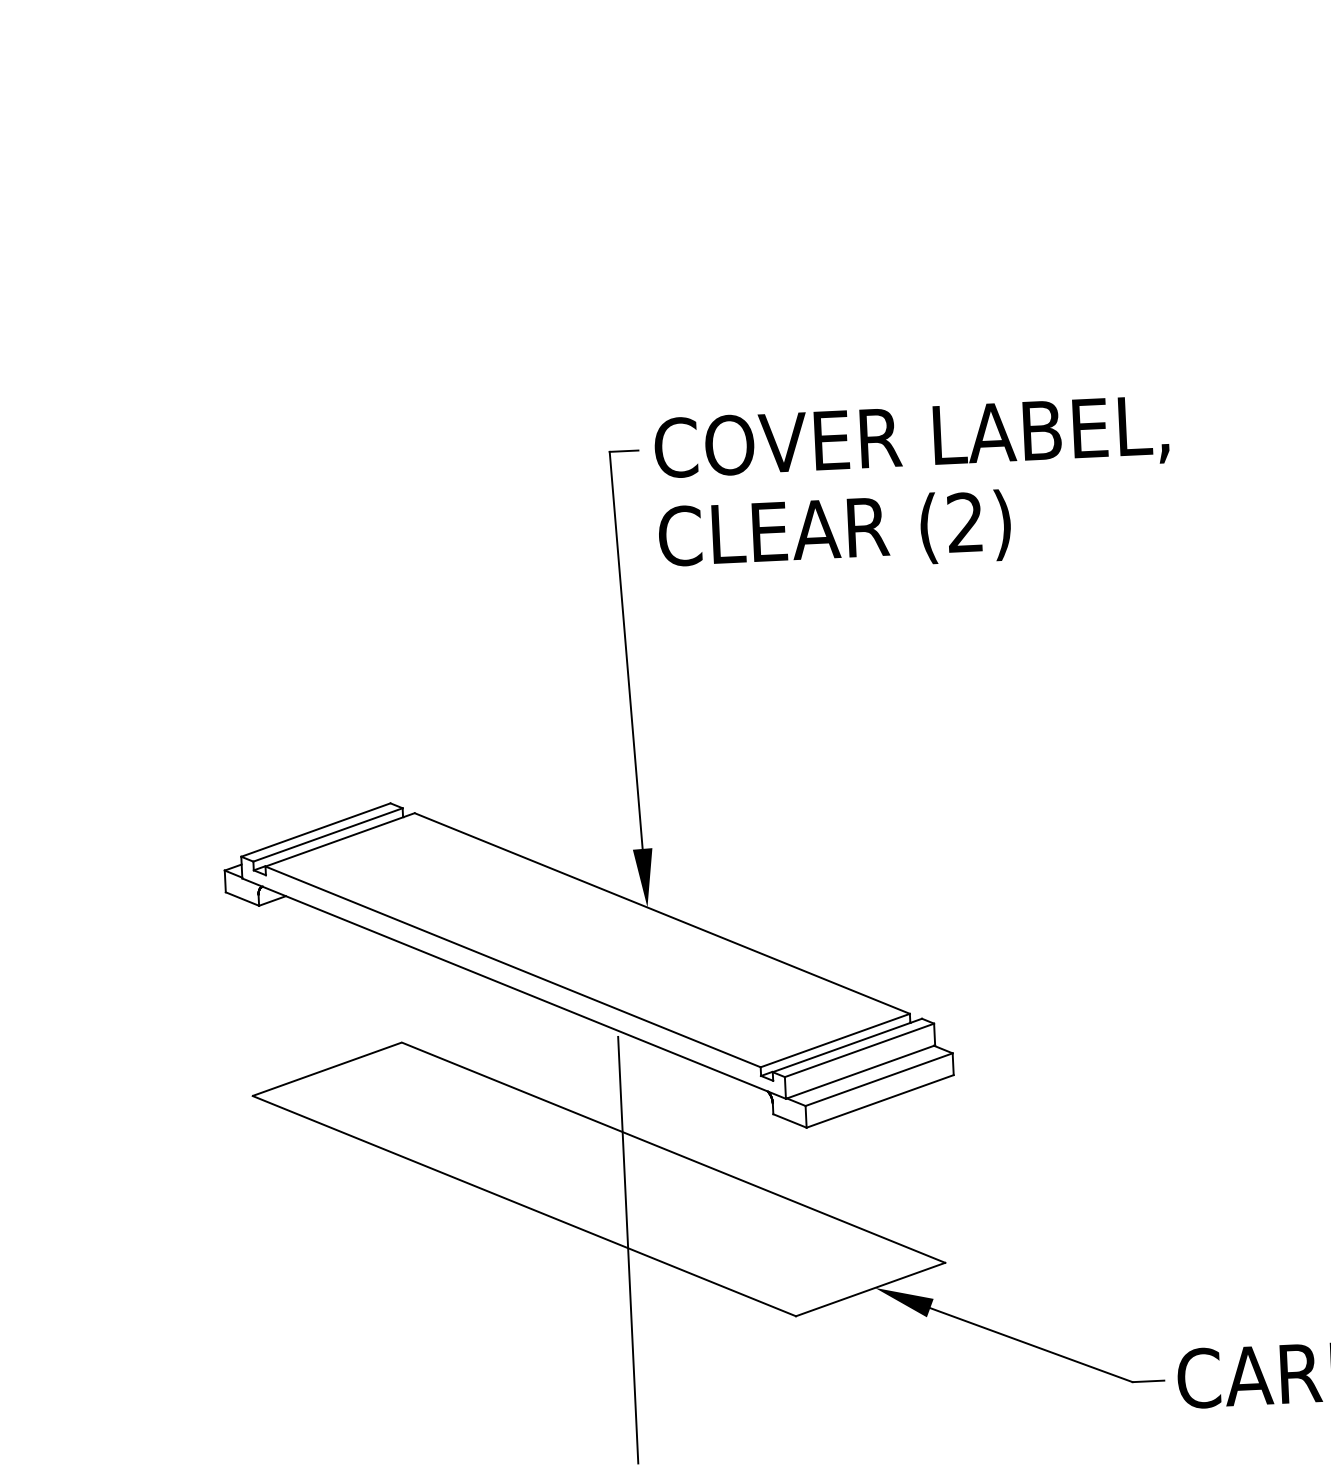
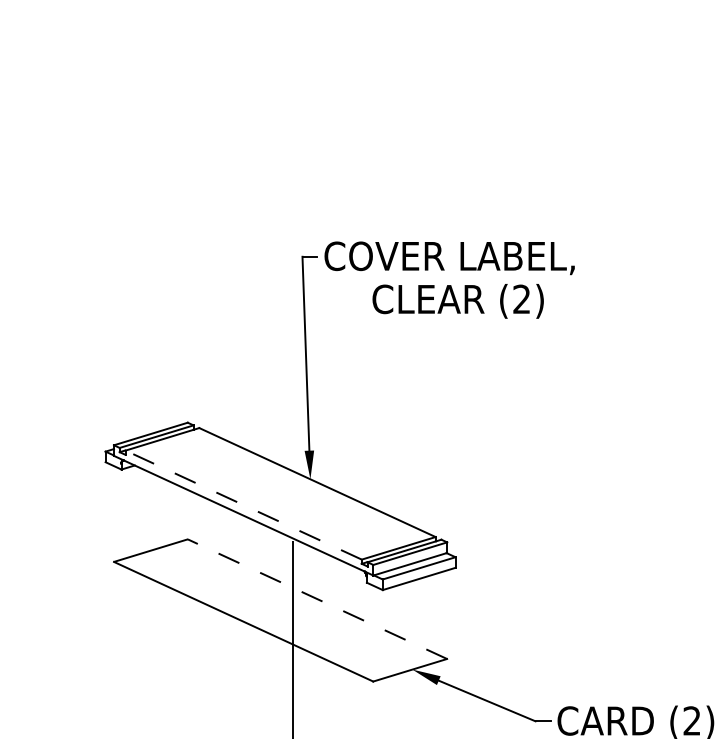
text: (833, 533) -> (457, 301), moved
line: (512, 965) -> (243, 504), solid -> dashed
line: (673, 1153) -> (317, 599), solid -> dashed

